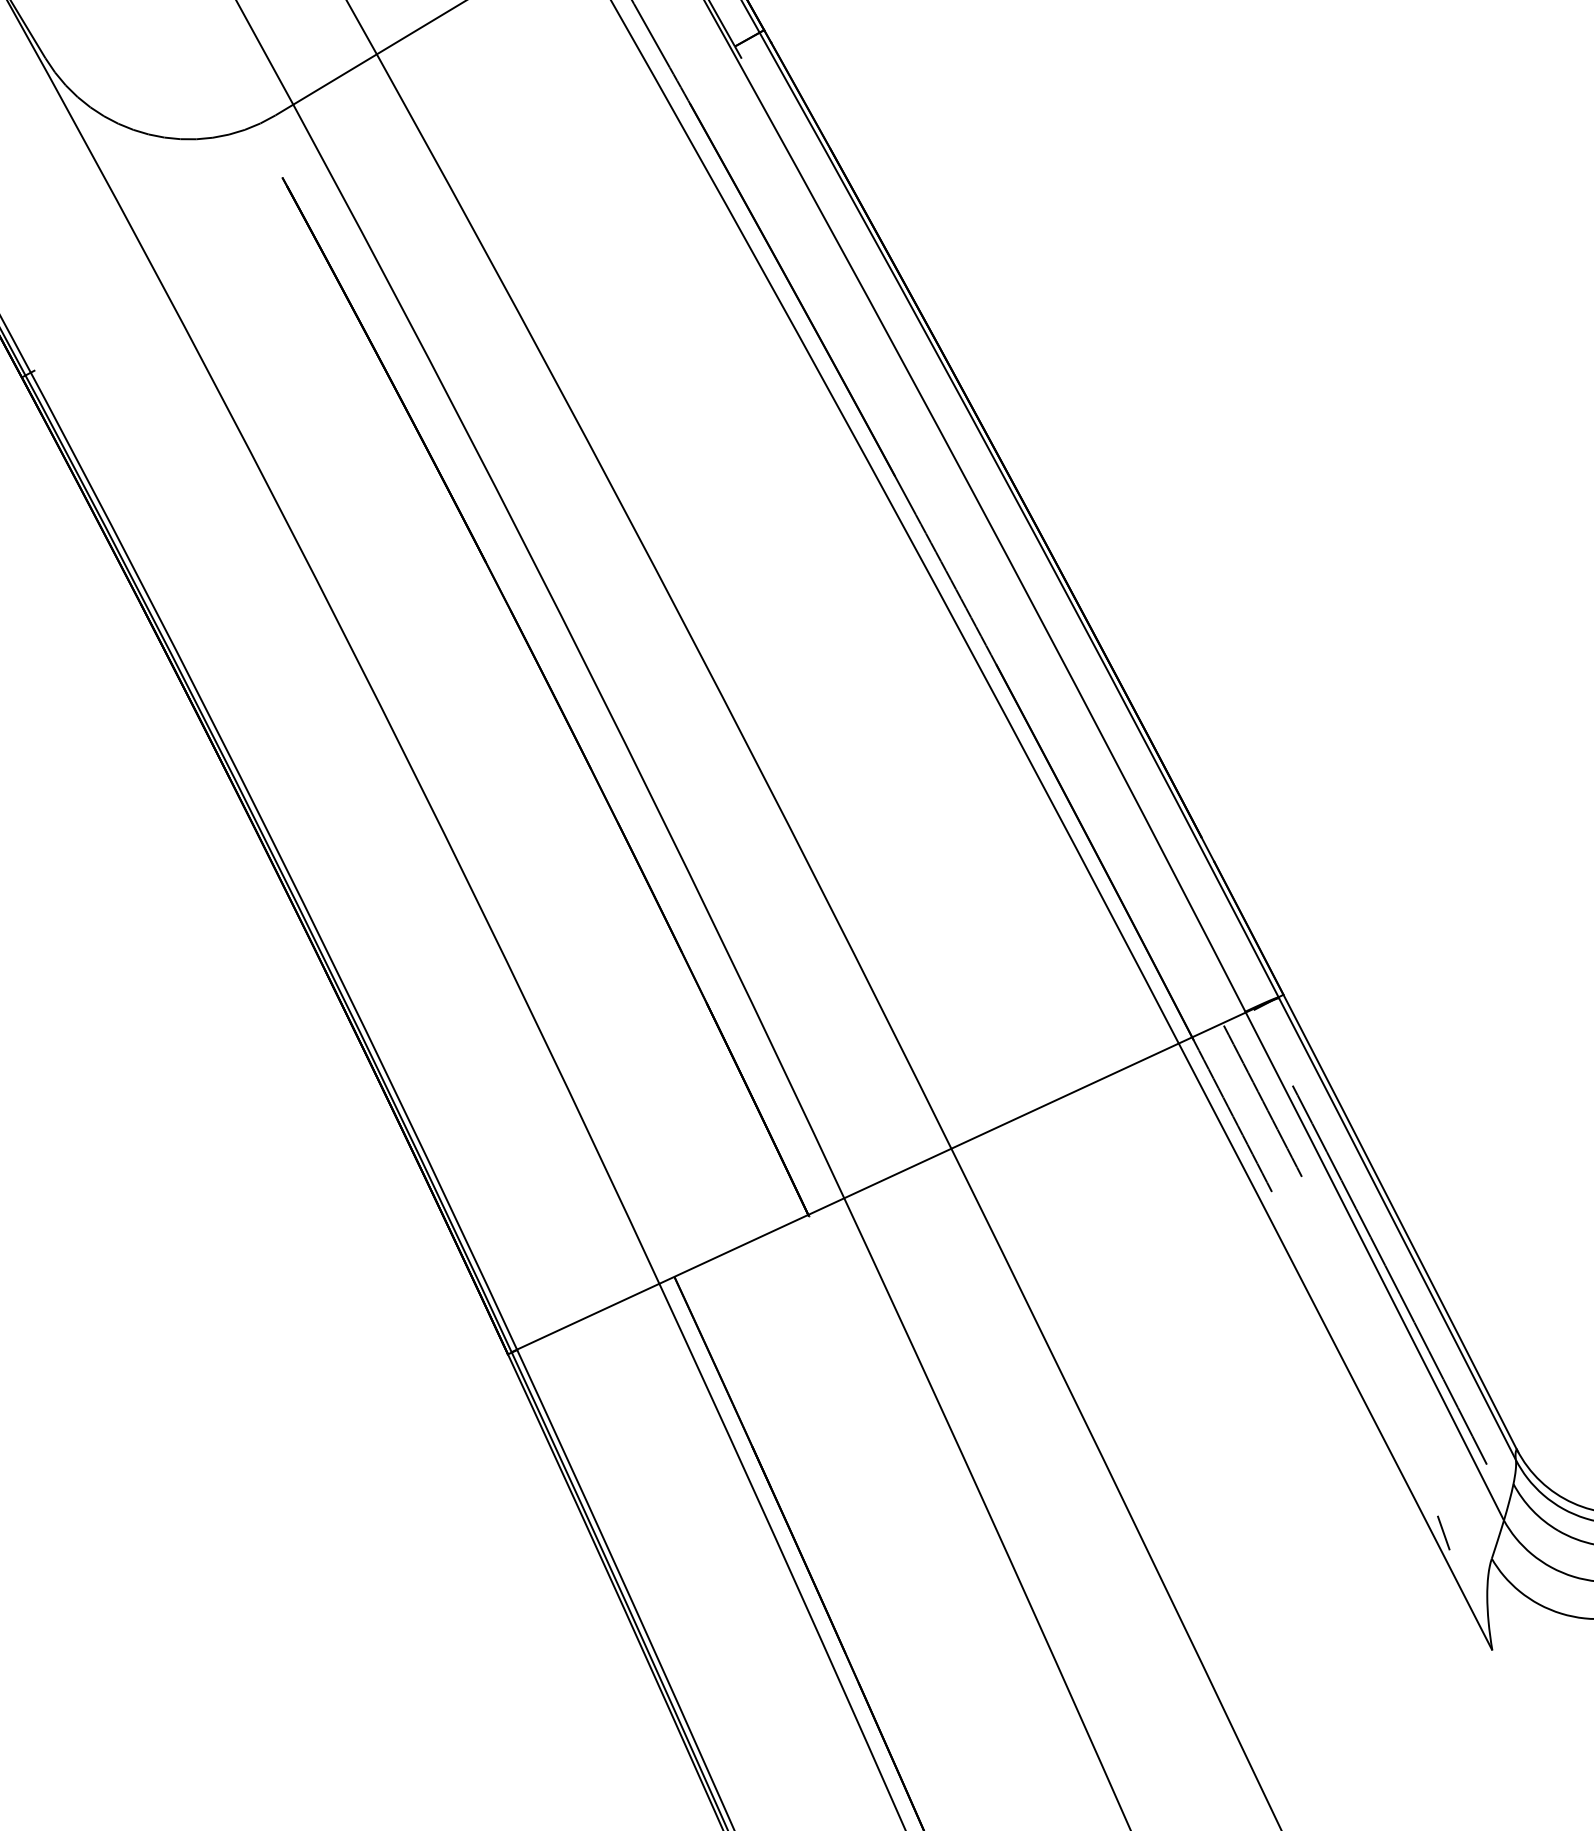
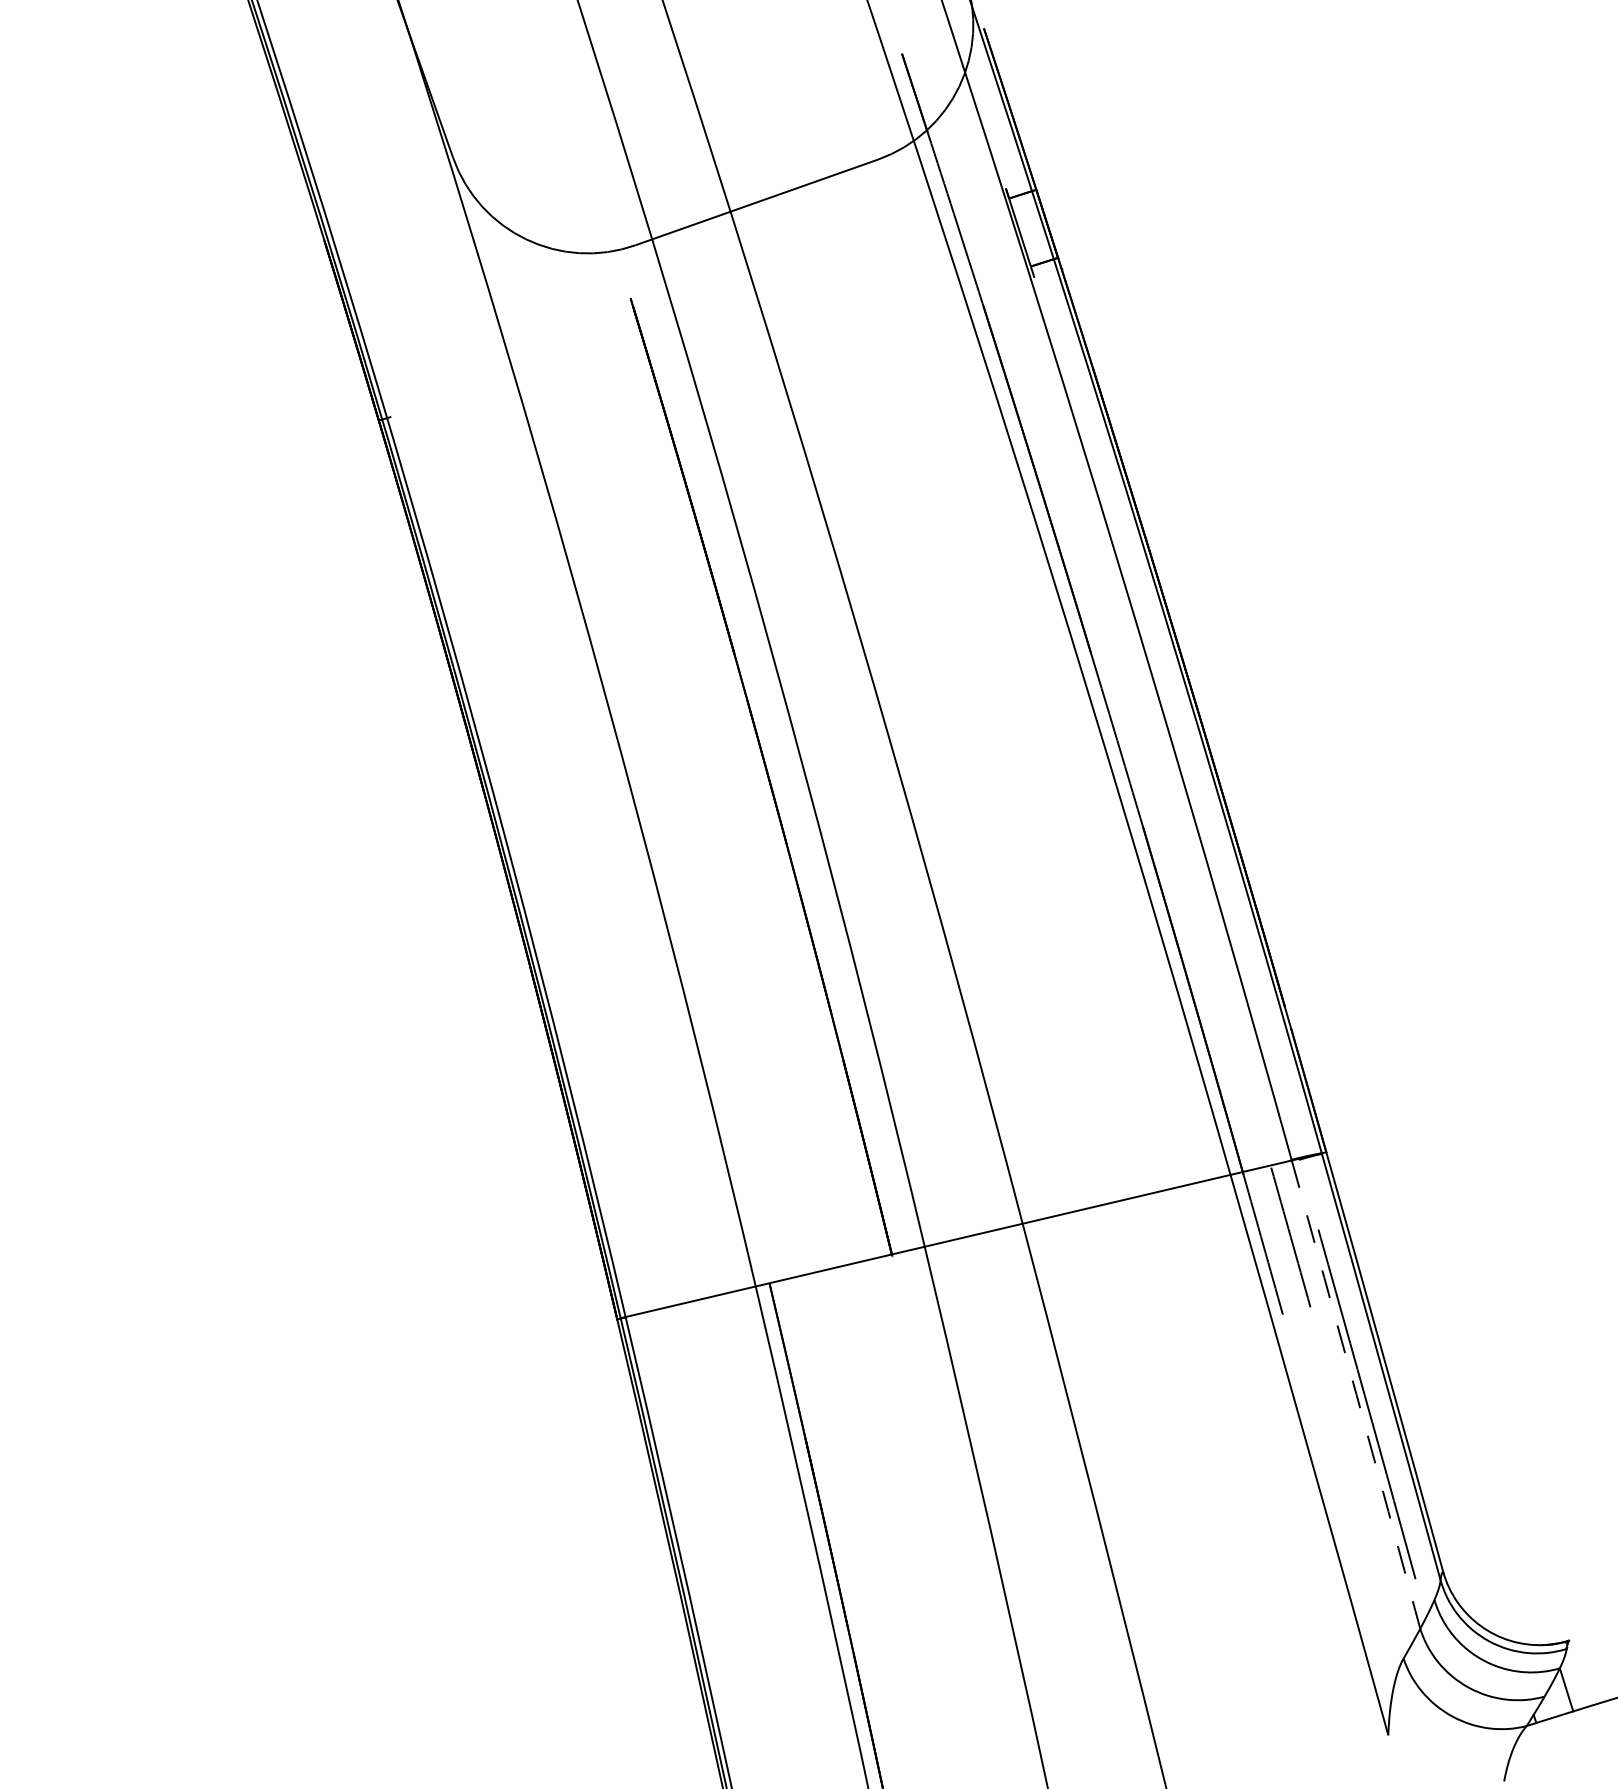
arc: (1375, 1266) -> (1356, 1394), solid -> dashed
line: (1443, 1532) -> (1367, 1628), removed

